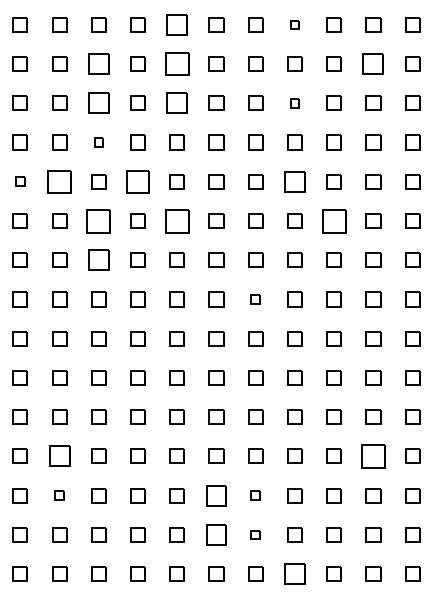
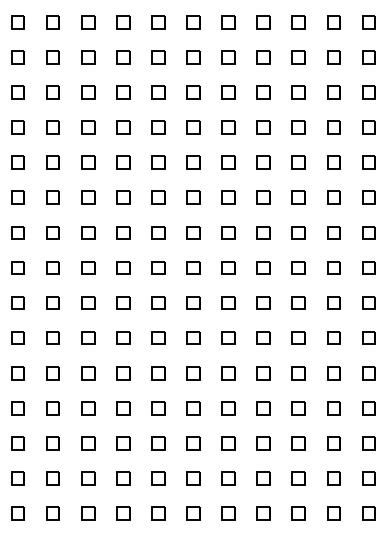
part: (177, 24) -> (158, 22), size x0.71
part: (294, 24) -> (263, 22), size x1.67
part: (99, 64) -> (88, 57), size x0.71
part: (177, 64) -> (158, 57), size x0.62
part: (373, 64) -> (333, 57), size x0.71
part: (99, 103) -> (88, 92), size x0.71
part: (177, 103) -> (158, 92), size x0.71
part: (294, 103) -> (263, 92), size x1.67
part: (99, 142) -> (88, 127), size x1.67
part: (19, 181) -> (17, 162), size x1.67
part: (58, 181) -> (52, 162), size x0.62
part: (138, 181) -> (123, 162), size x0.62
part: (294, 181) -> (263, 162), size x0.71
part: (99, 220) -> (88, 197), size x0.62
part: (177, 220) -> (158, 197), size x0.62
part: (333, 220) -> (298, 197), size x0.62
part: (99, 259) -> (88, 232), size x0.71
part: (255, 298) -> (228, 267), size x1.67
part: (58, 456) -> (52, 408), size x0.71
part: (373, 456) -> (333, 408), size x0.62
part: (58, 495) -> (52, 443), size x1.67
part: (216, 495) -> (193, 443), size x0.71
part: (255, 495) -> (228, 443), size x1.67
part: (216, 534) -> (193, 478), size x0.71
part: (255, 534) -> (228, 478), size x1.67
part: (294, 574) -> (263, 513), size x0.71

